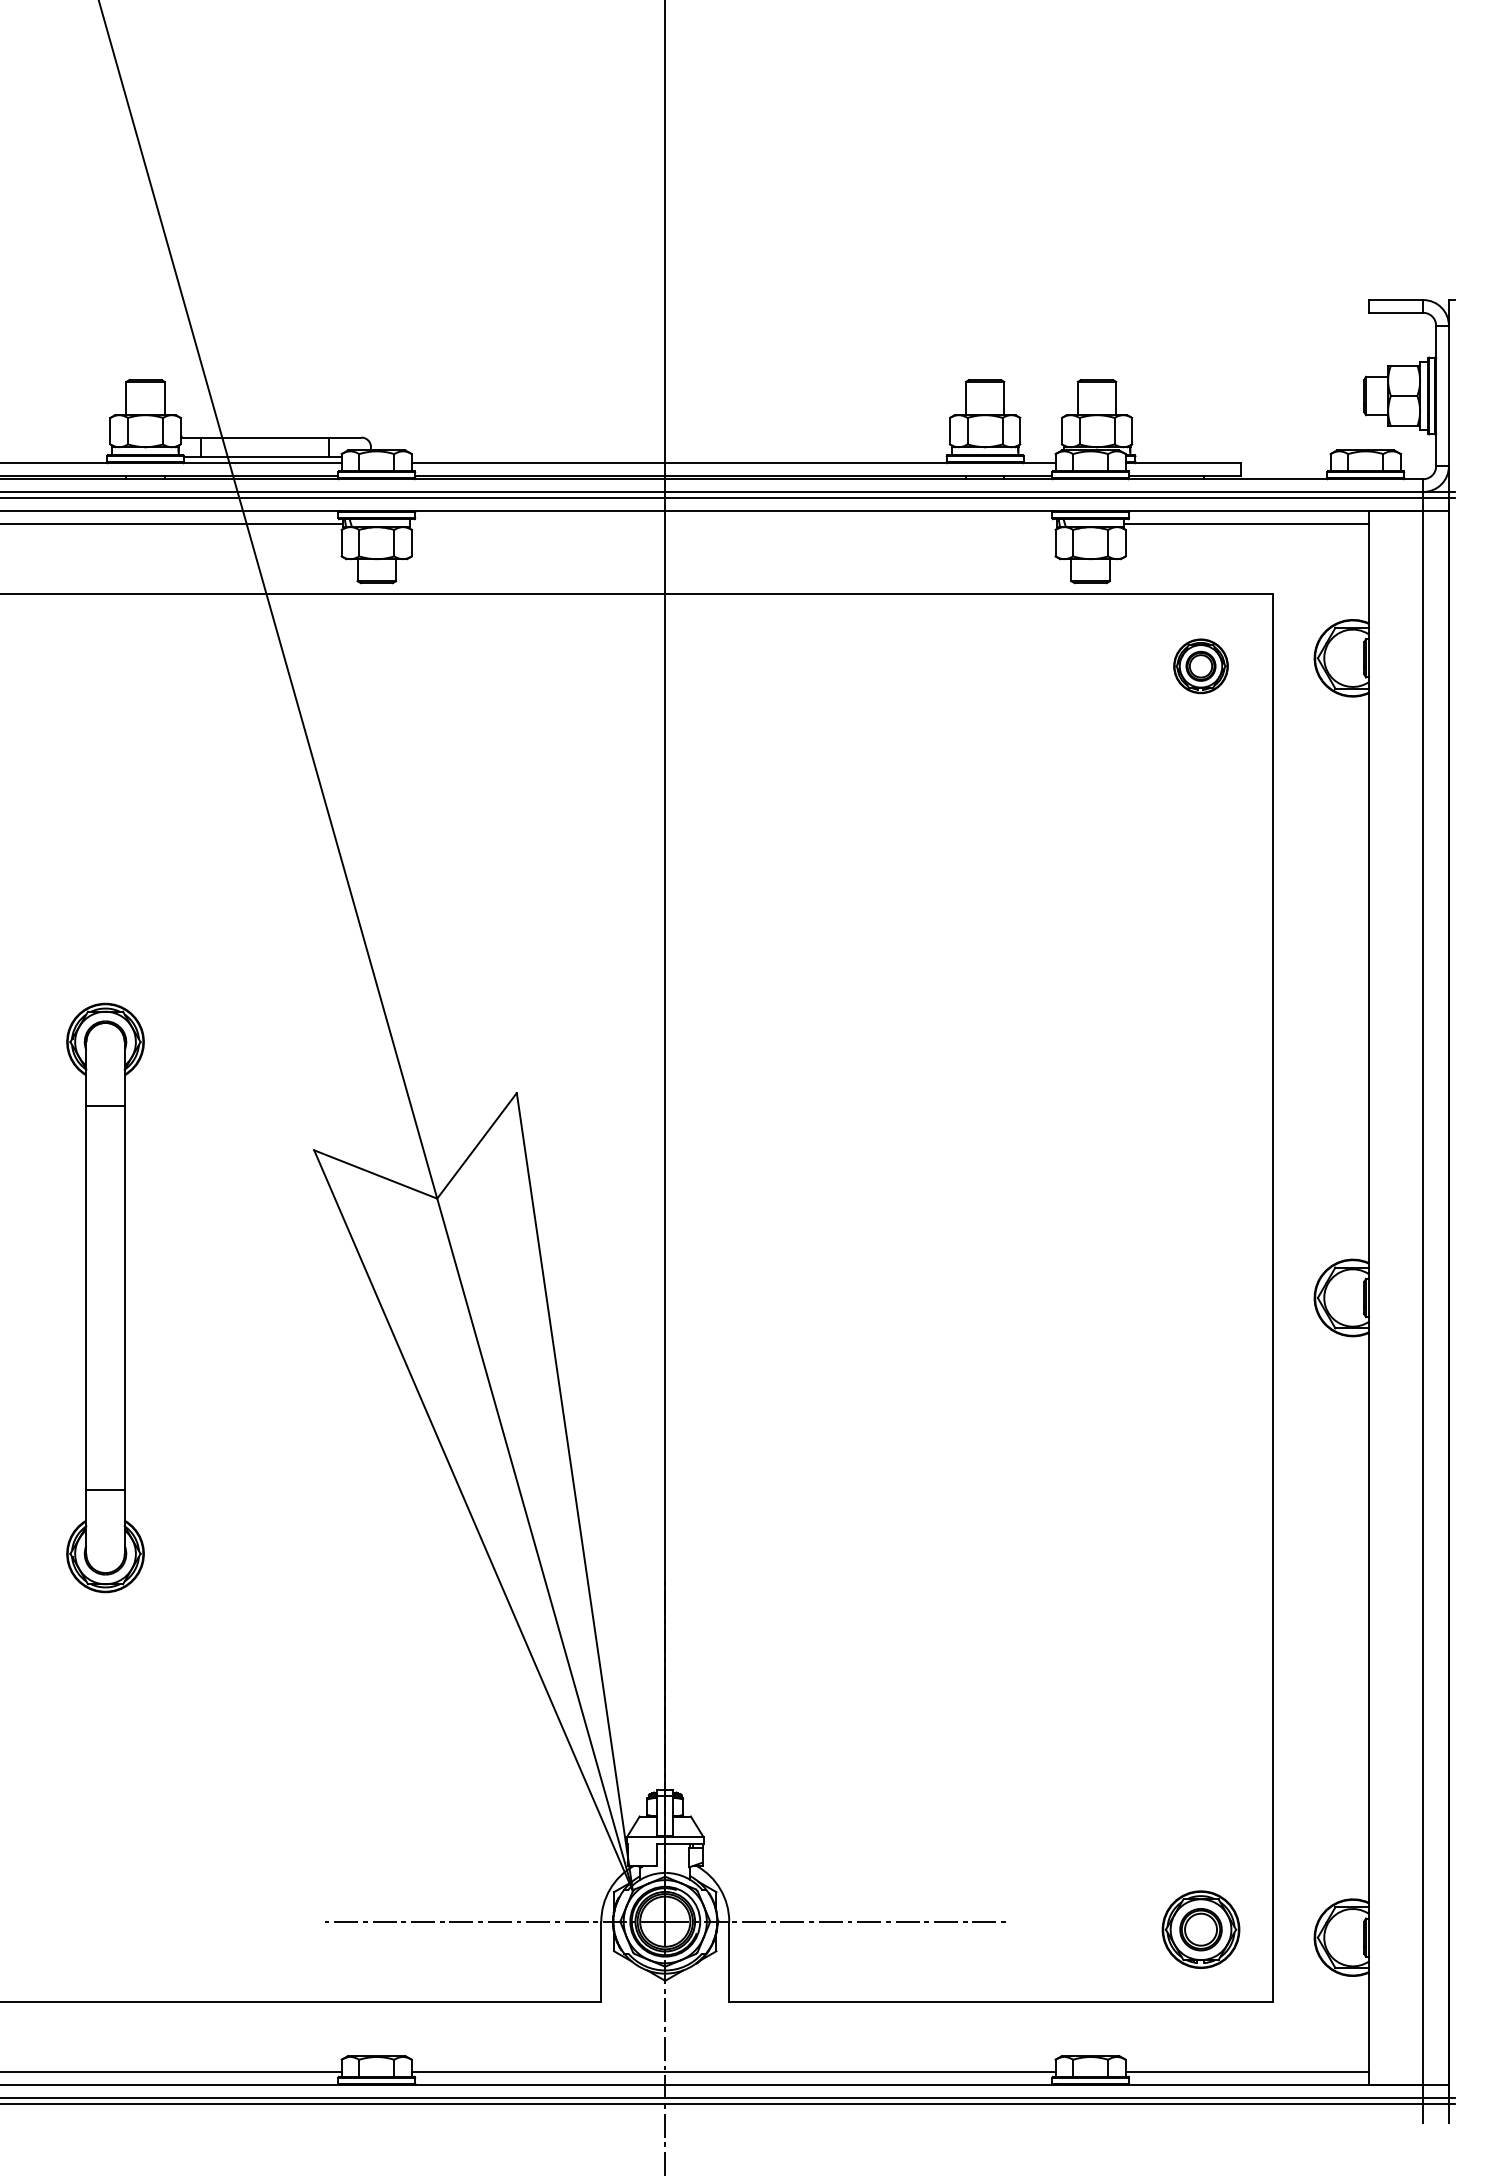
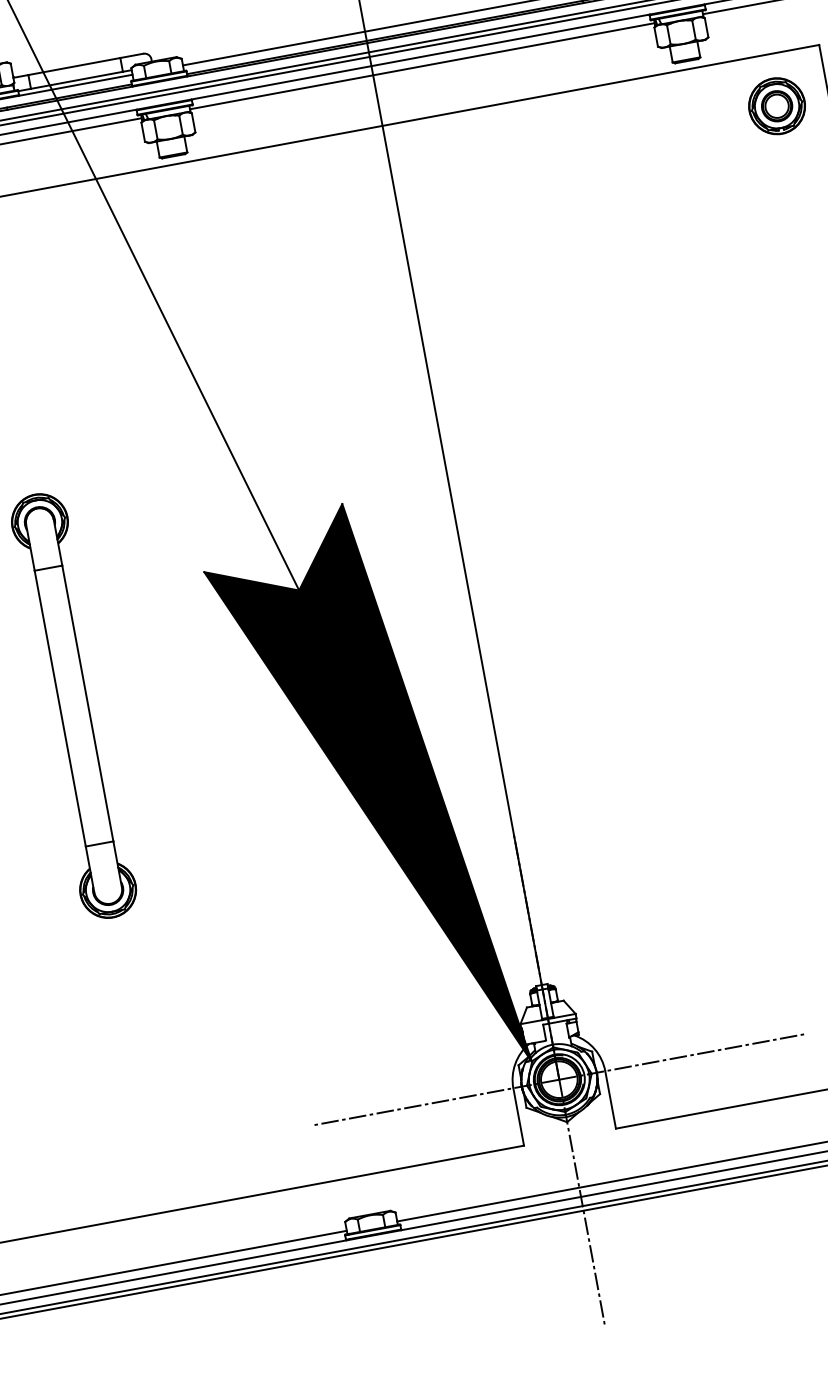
line: (733, 523) -> (422, 65), added
part: (1200, 666) -> (776, 106), size x1.43
fill: (473, 1492) -> (364, 796), added

